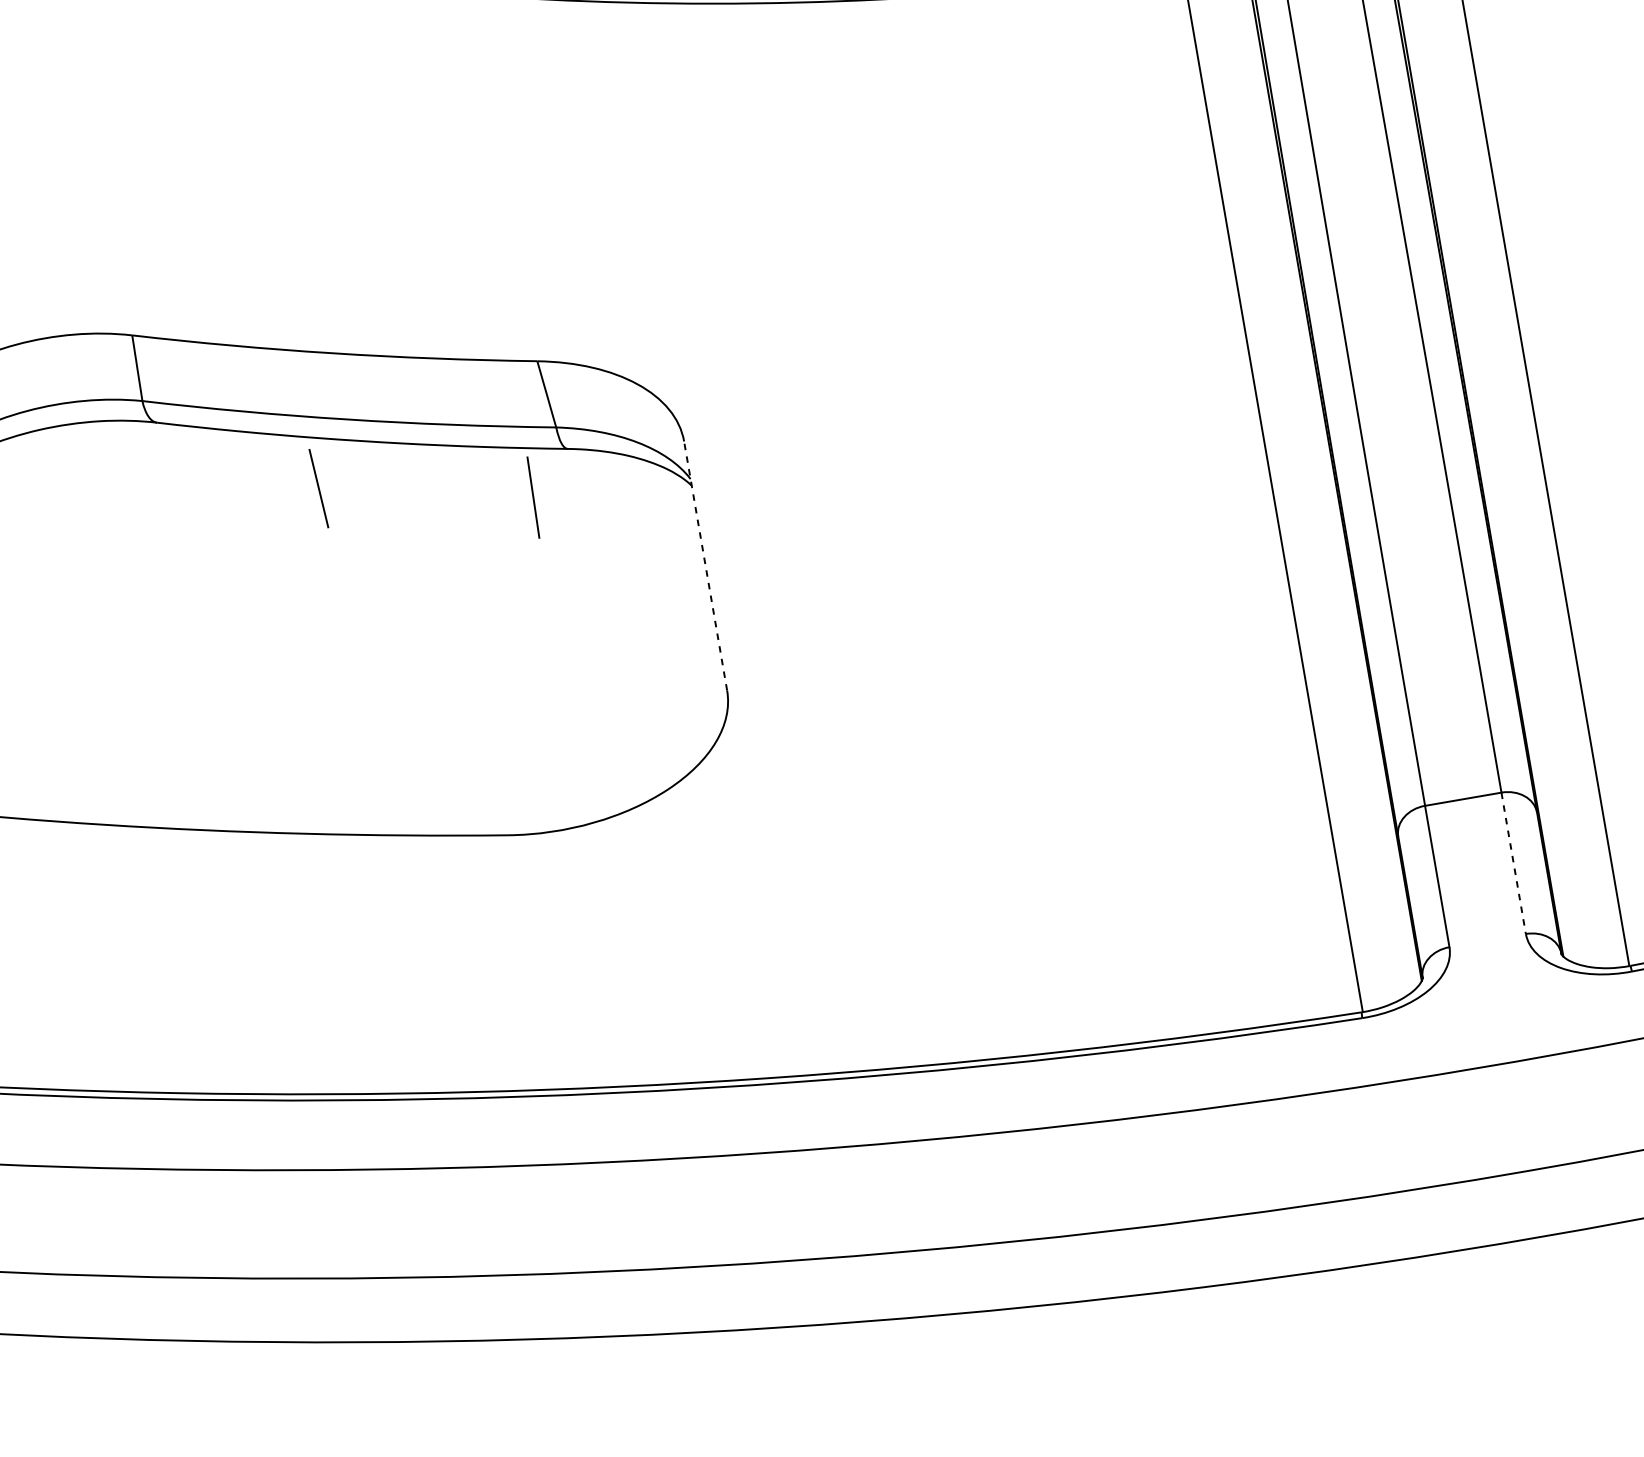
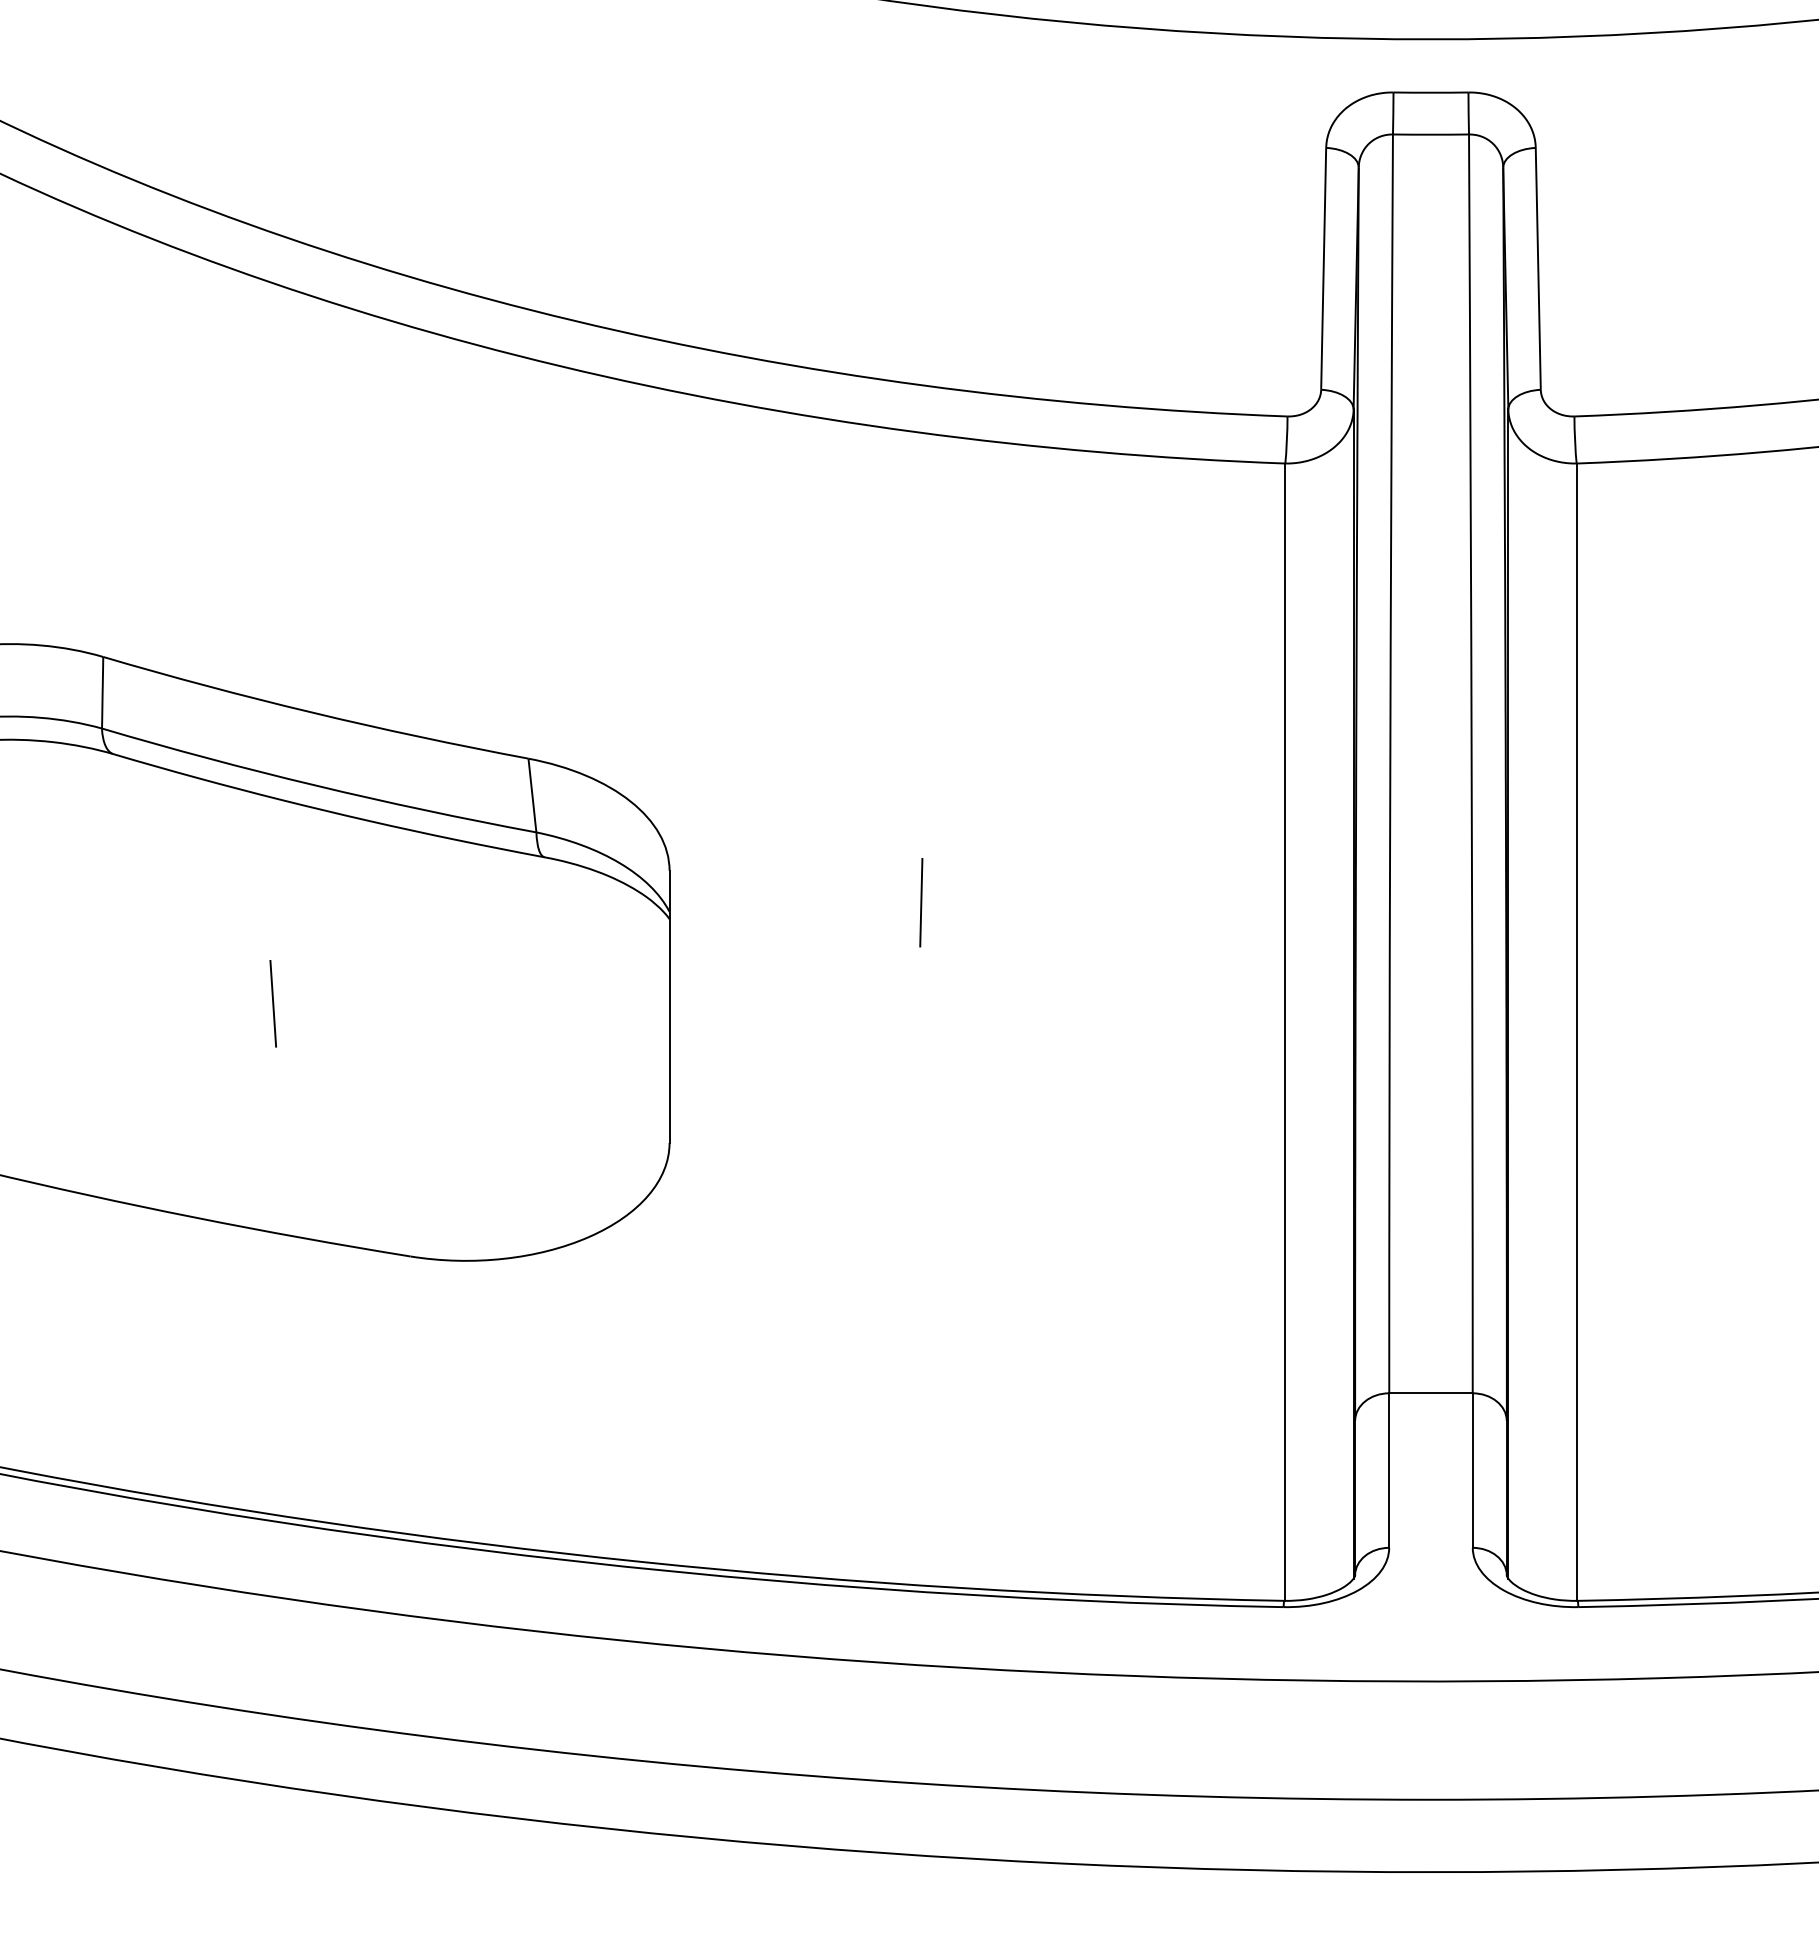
line: (318, 488) -> (272, 1003), moved
line: (533, 497) -> (921, 902), moved
line: (705, 565) -> (669, 1006), dashed -> solid
line: (1513, 864) -> (1472, 1471), dashed -> solid

